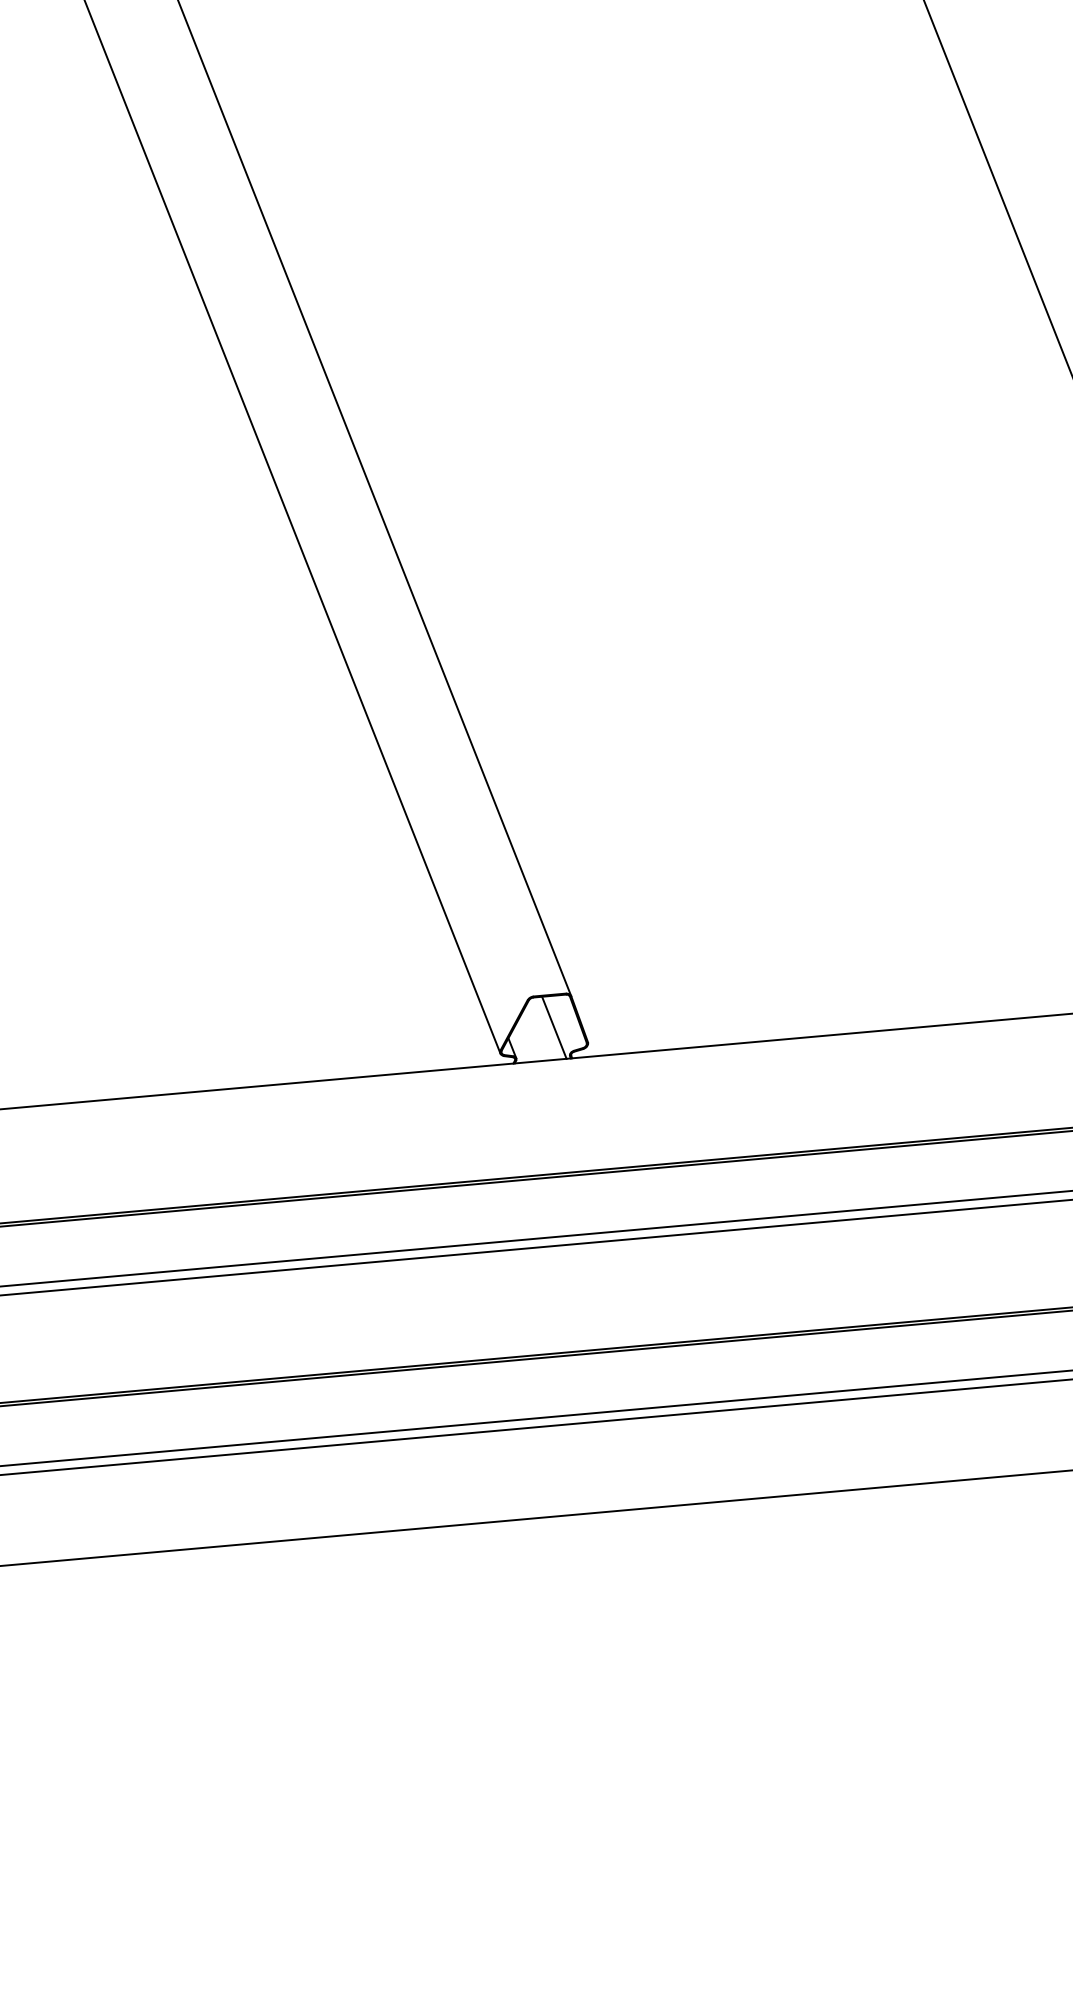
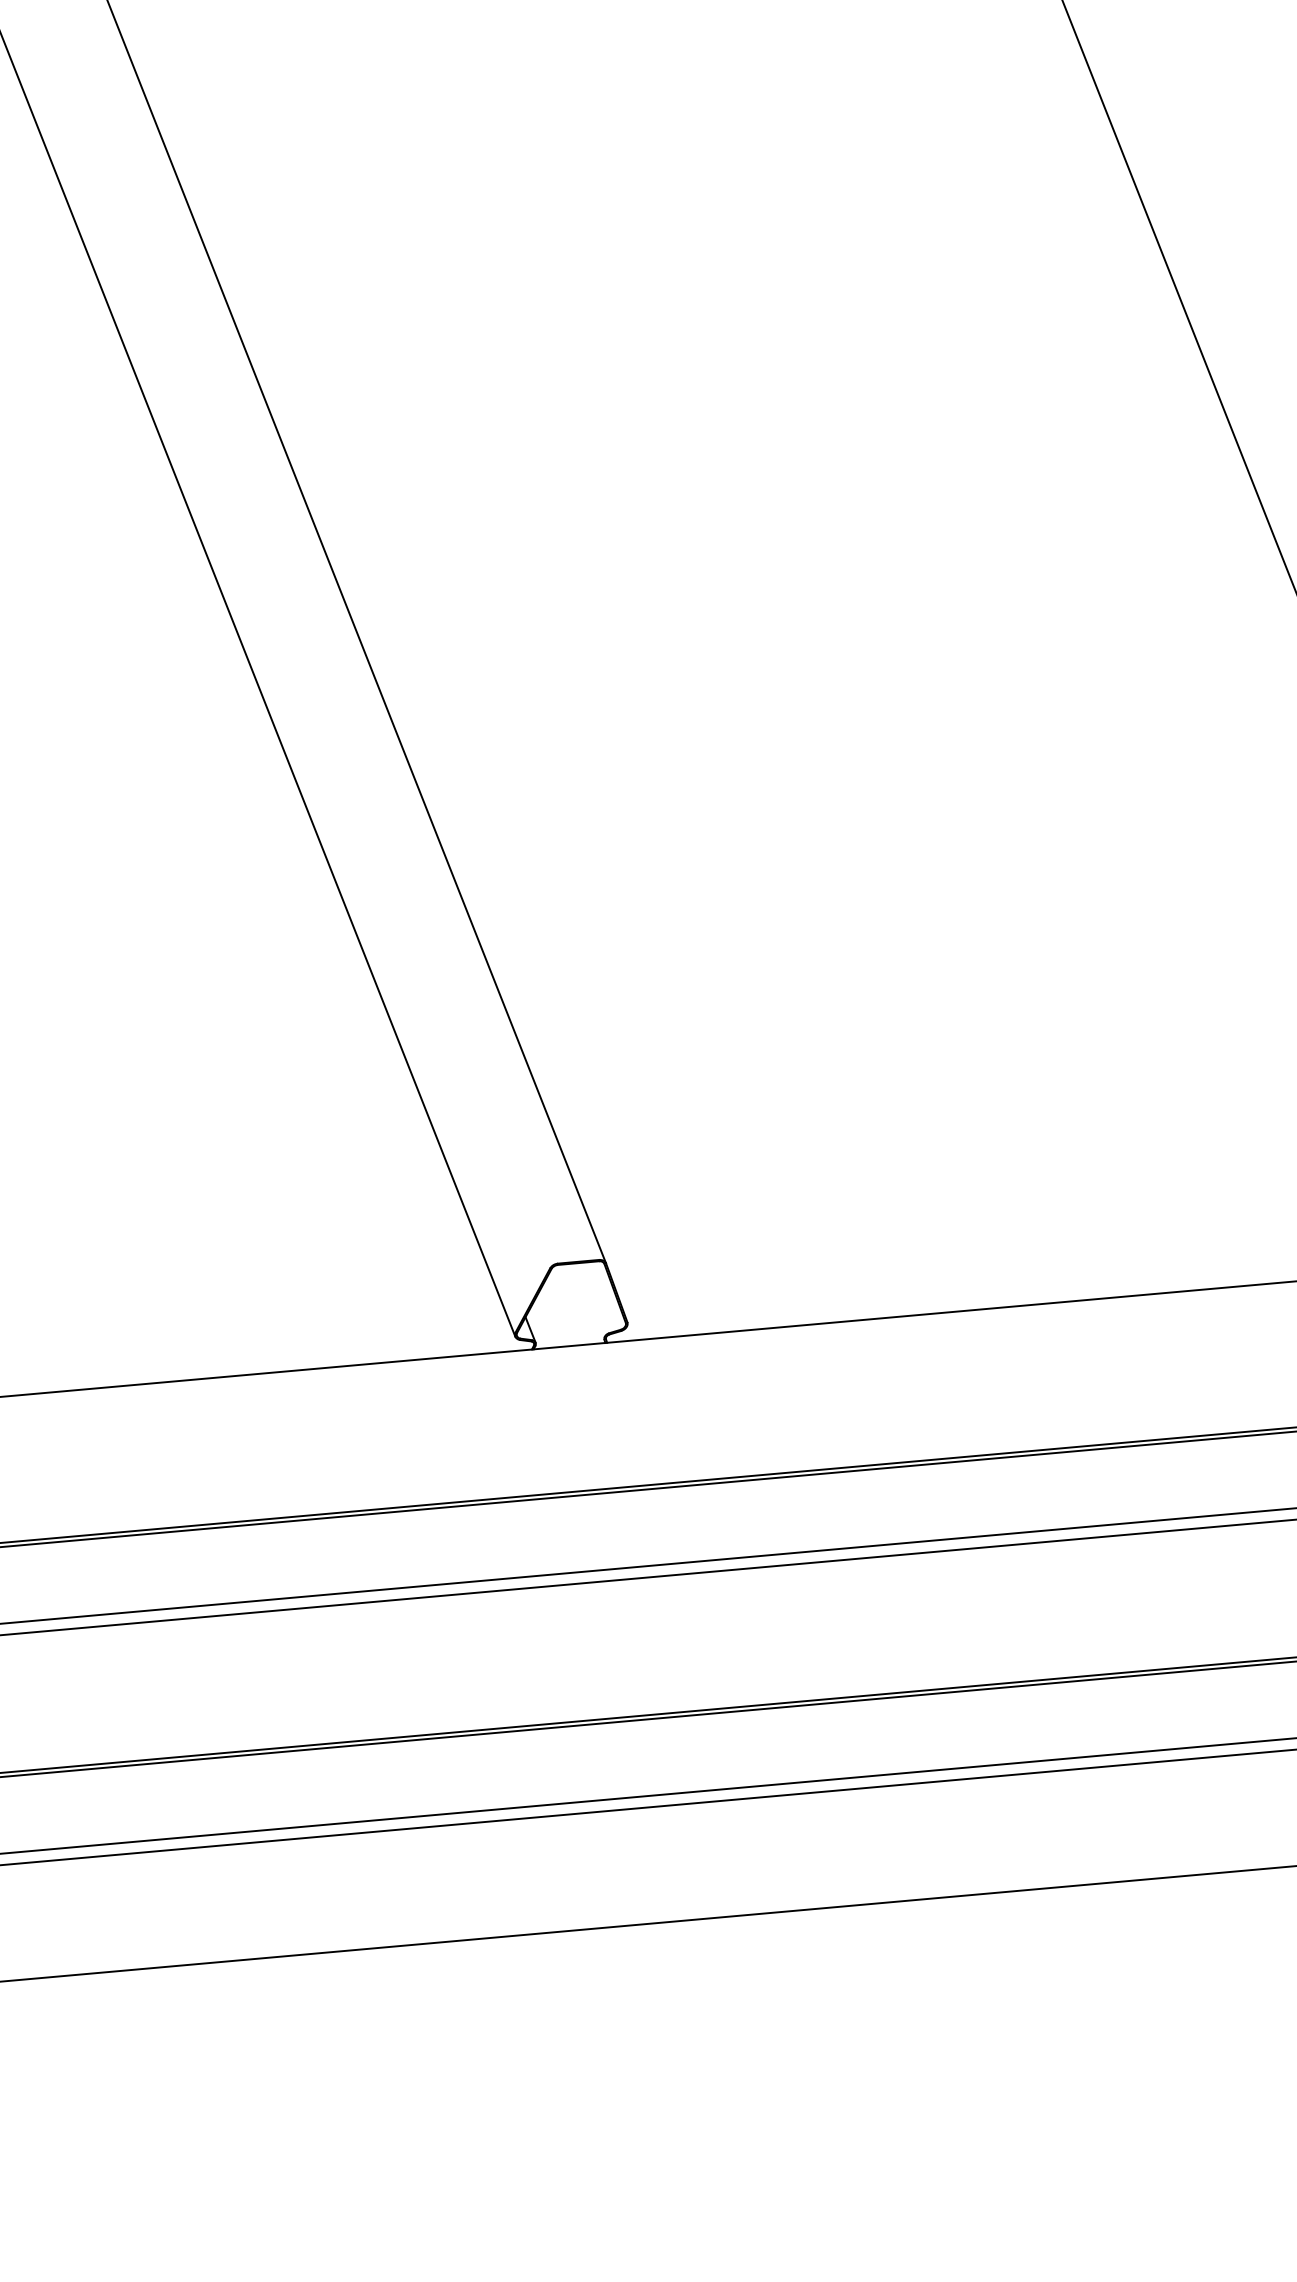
line: (554, 1027) -> (584, 1303), removed

